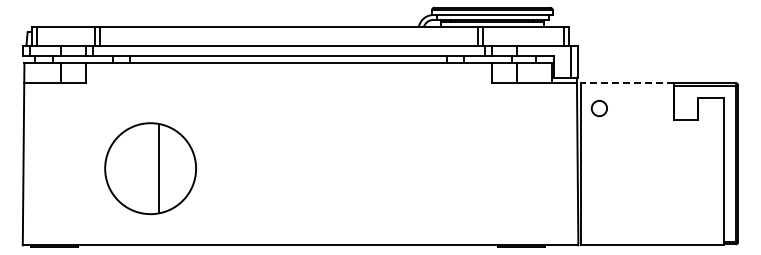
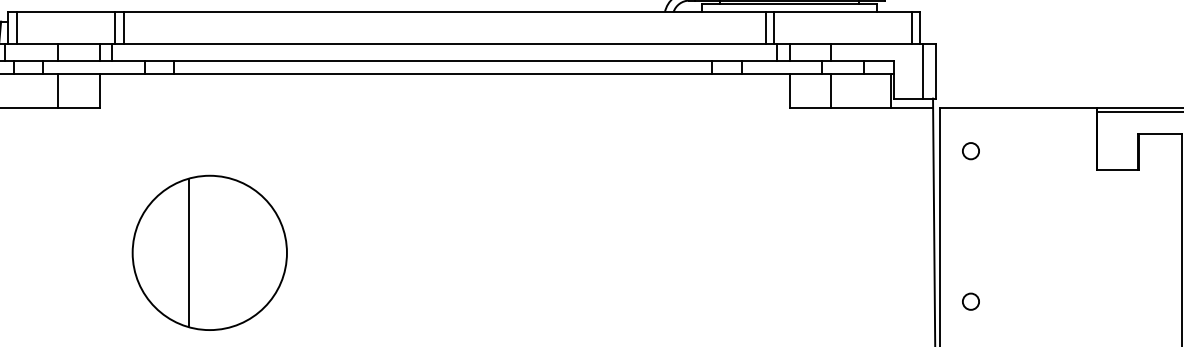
line: (626, 83) -> (1017, 108), dashed -> solid
circle: (598, 108) -> (969, 150), size x0.62
line: (159, 168) -> (189, 252), moved
circle: (598, 197) -> (969, 301), added

